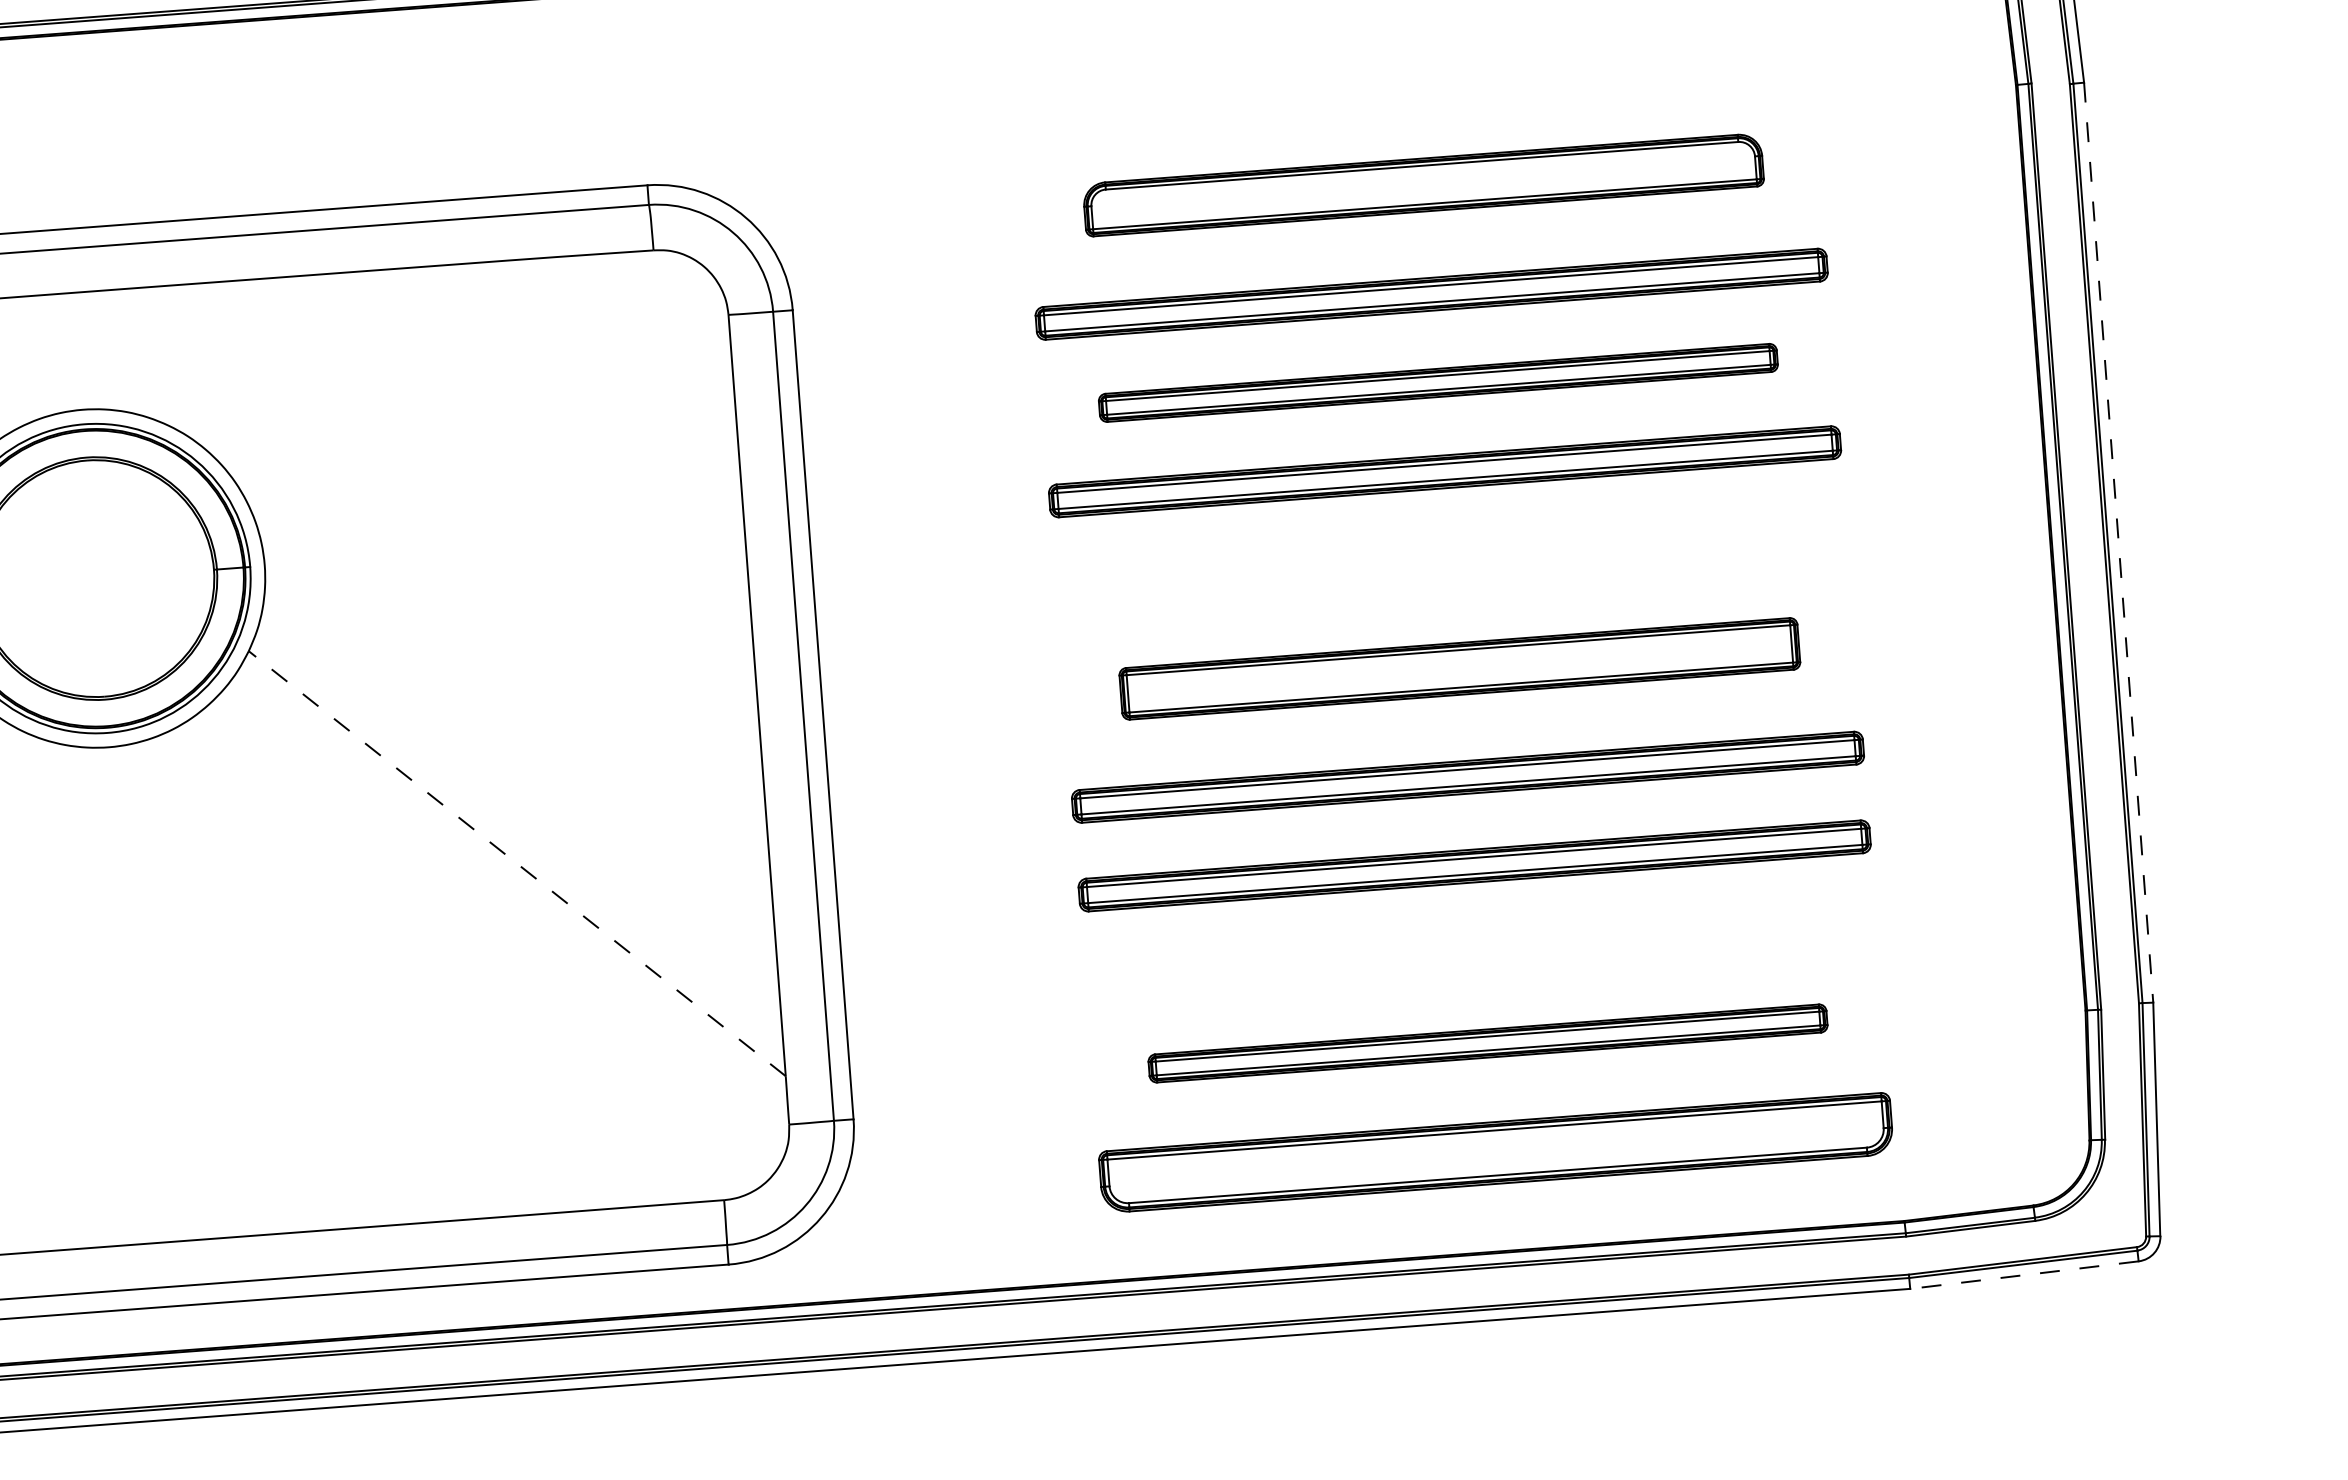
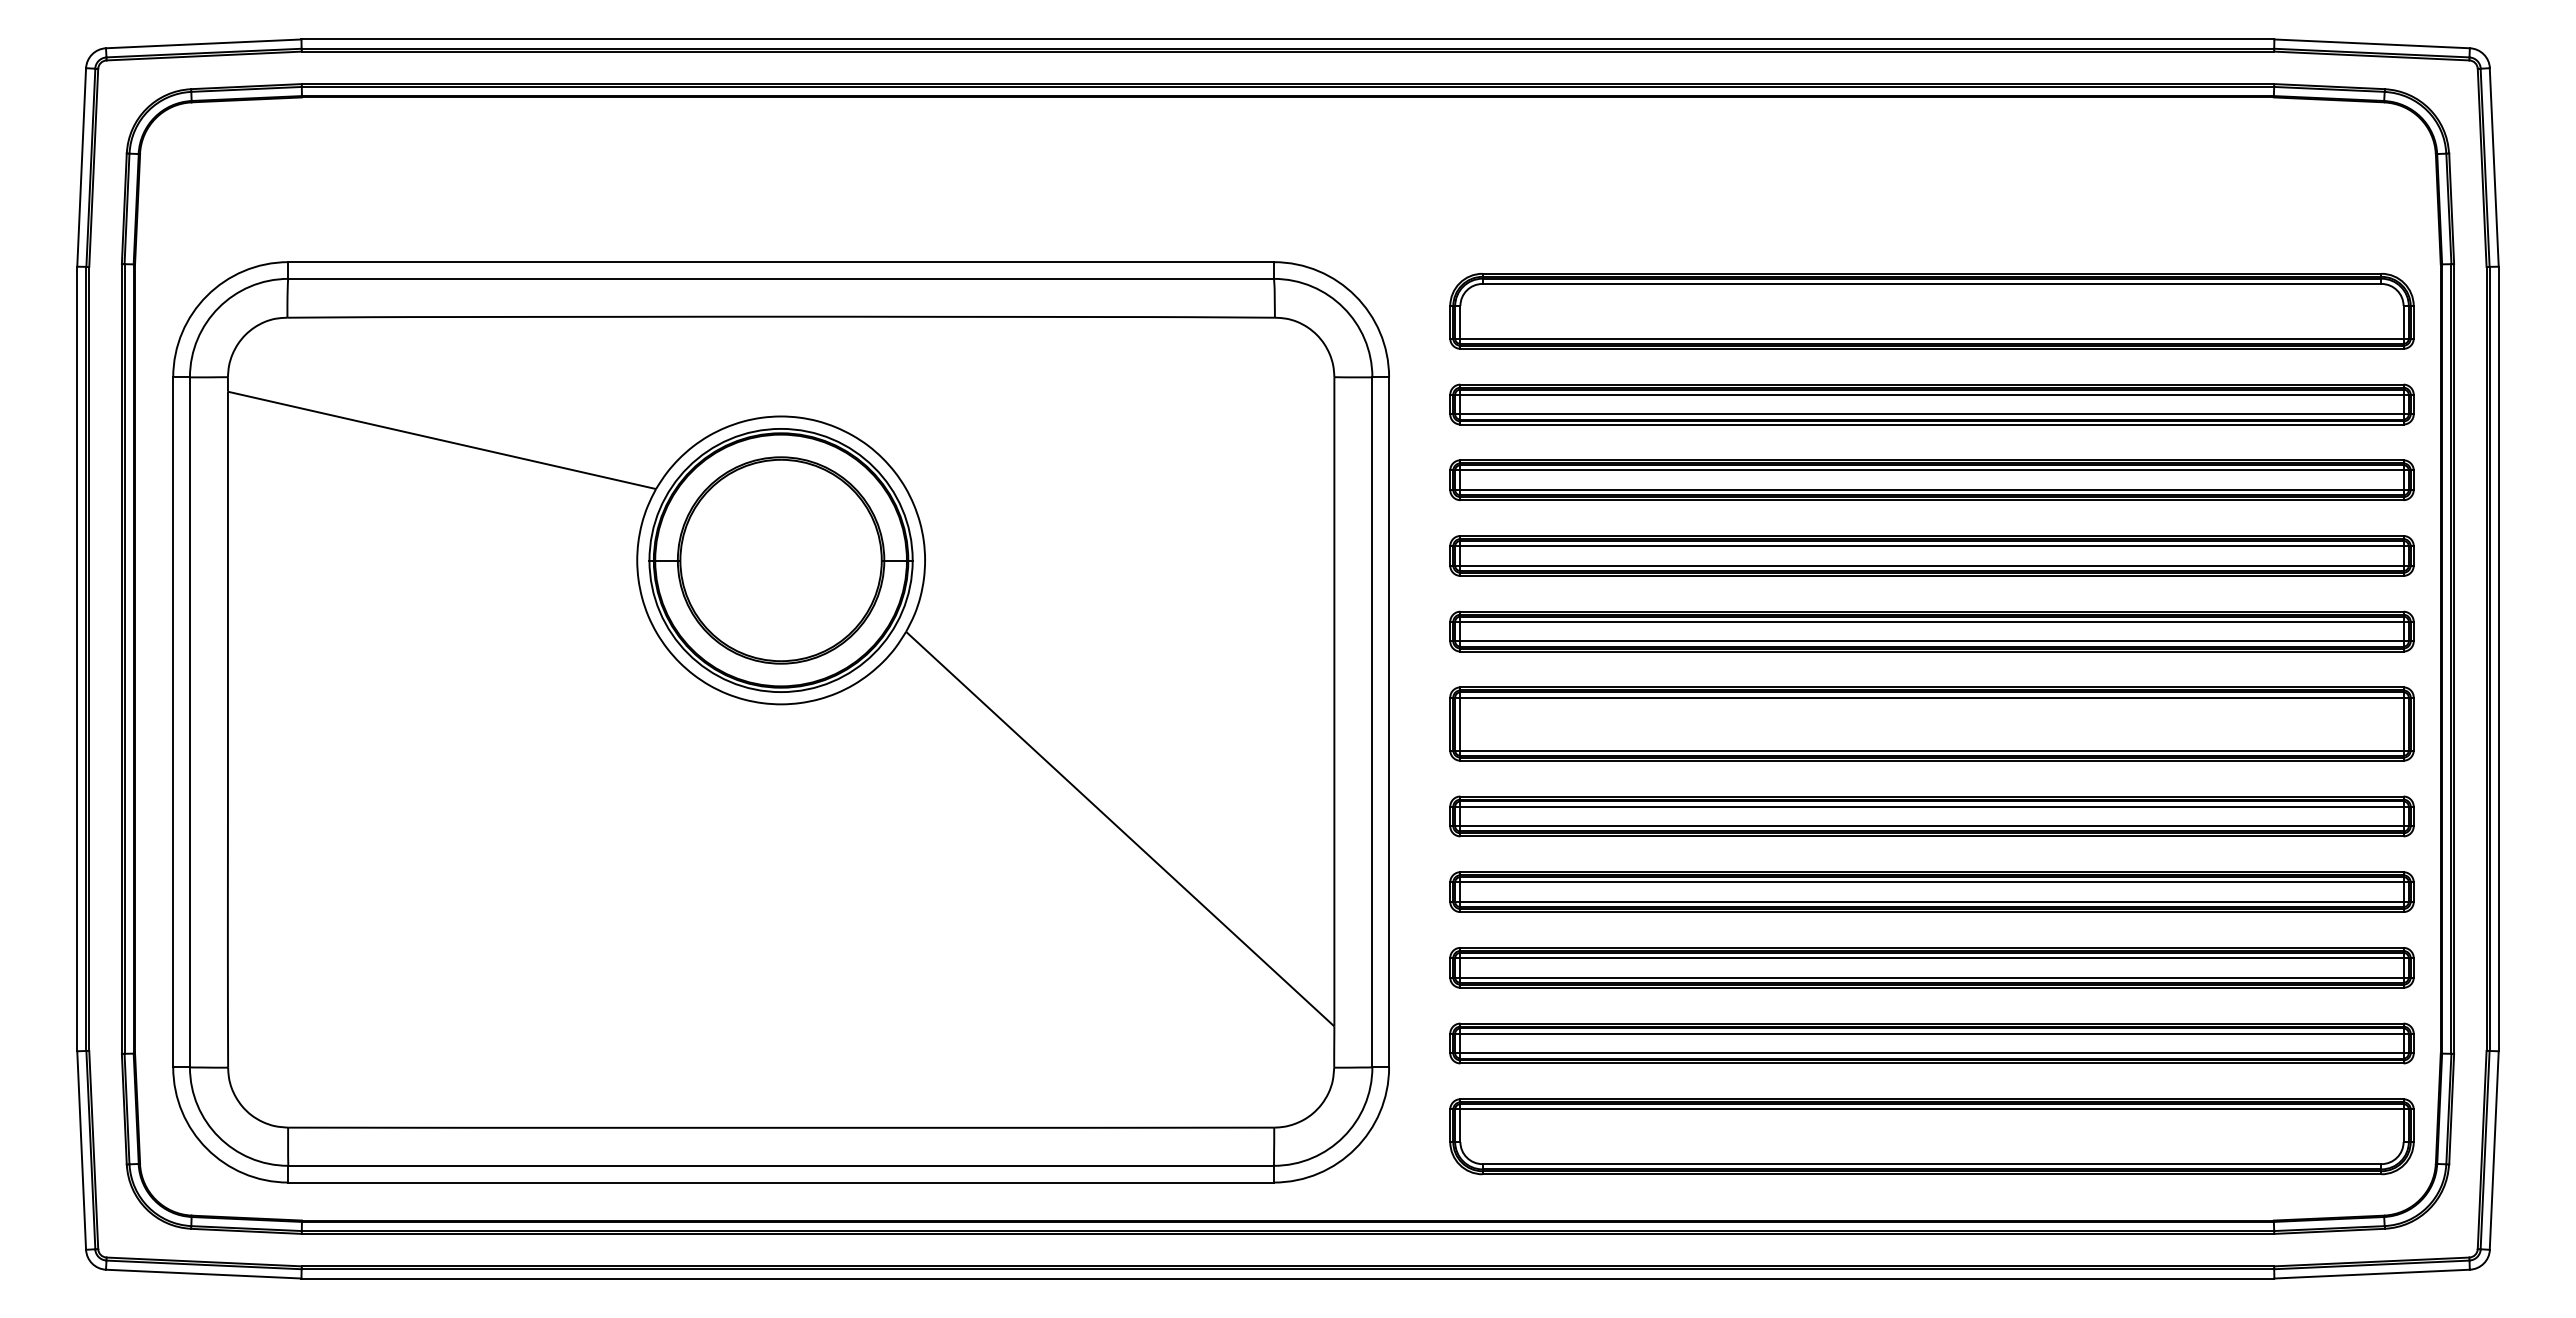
part: (1422, 185) -> (1931, 311), size x1.67
part: (1431, 294) -> (1931, 404), size x1.43
part: (1437, 382) -> (1931, 479), size x1.67
part: (1444, 471) -> (1931, 555), size x1.43
line: (2118, 543) -> (2498, 659), dashed -> solid
part: (1451, 560) -> (1931, 631), added
part: (1459, 668) -> (1931, 723), size x1.67
part: (1467, 777) -> (1931, 816), size x1.43
line: (517, 864) -> (1120, 829), dashed -> solid
part: (1474, 865) -> (1931, 891), size x1.43
part: (1480, 954) -> (1931, 967), added
part: (1487, 1043) -> (1931, 1043), size x1.67
part: (1495, 1152) -> (1931, 1136), size x1.43
line: (2024, 1275) -> (2372, 1274), dashed -> solid

